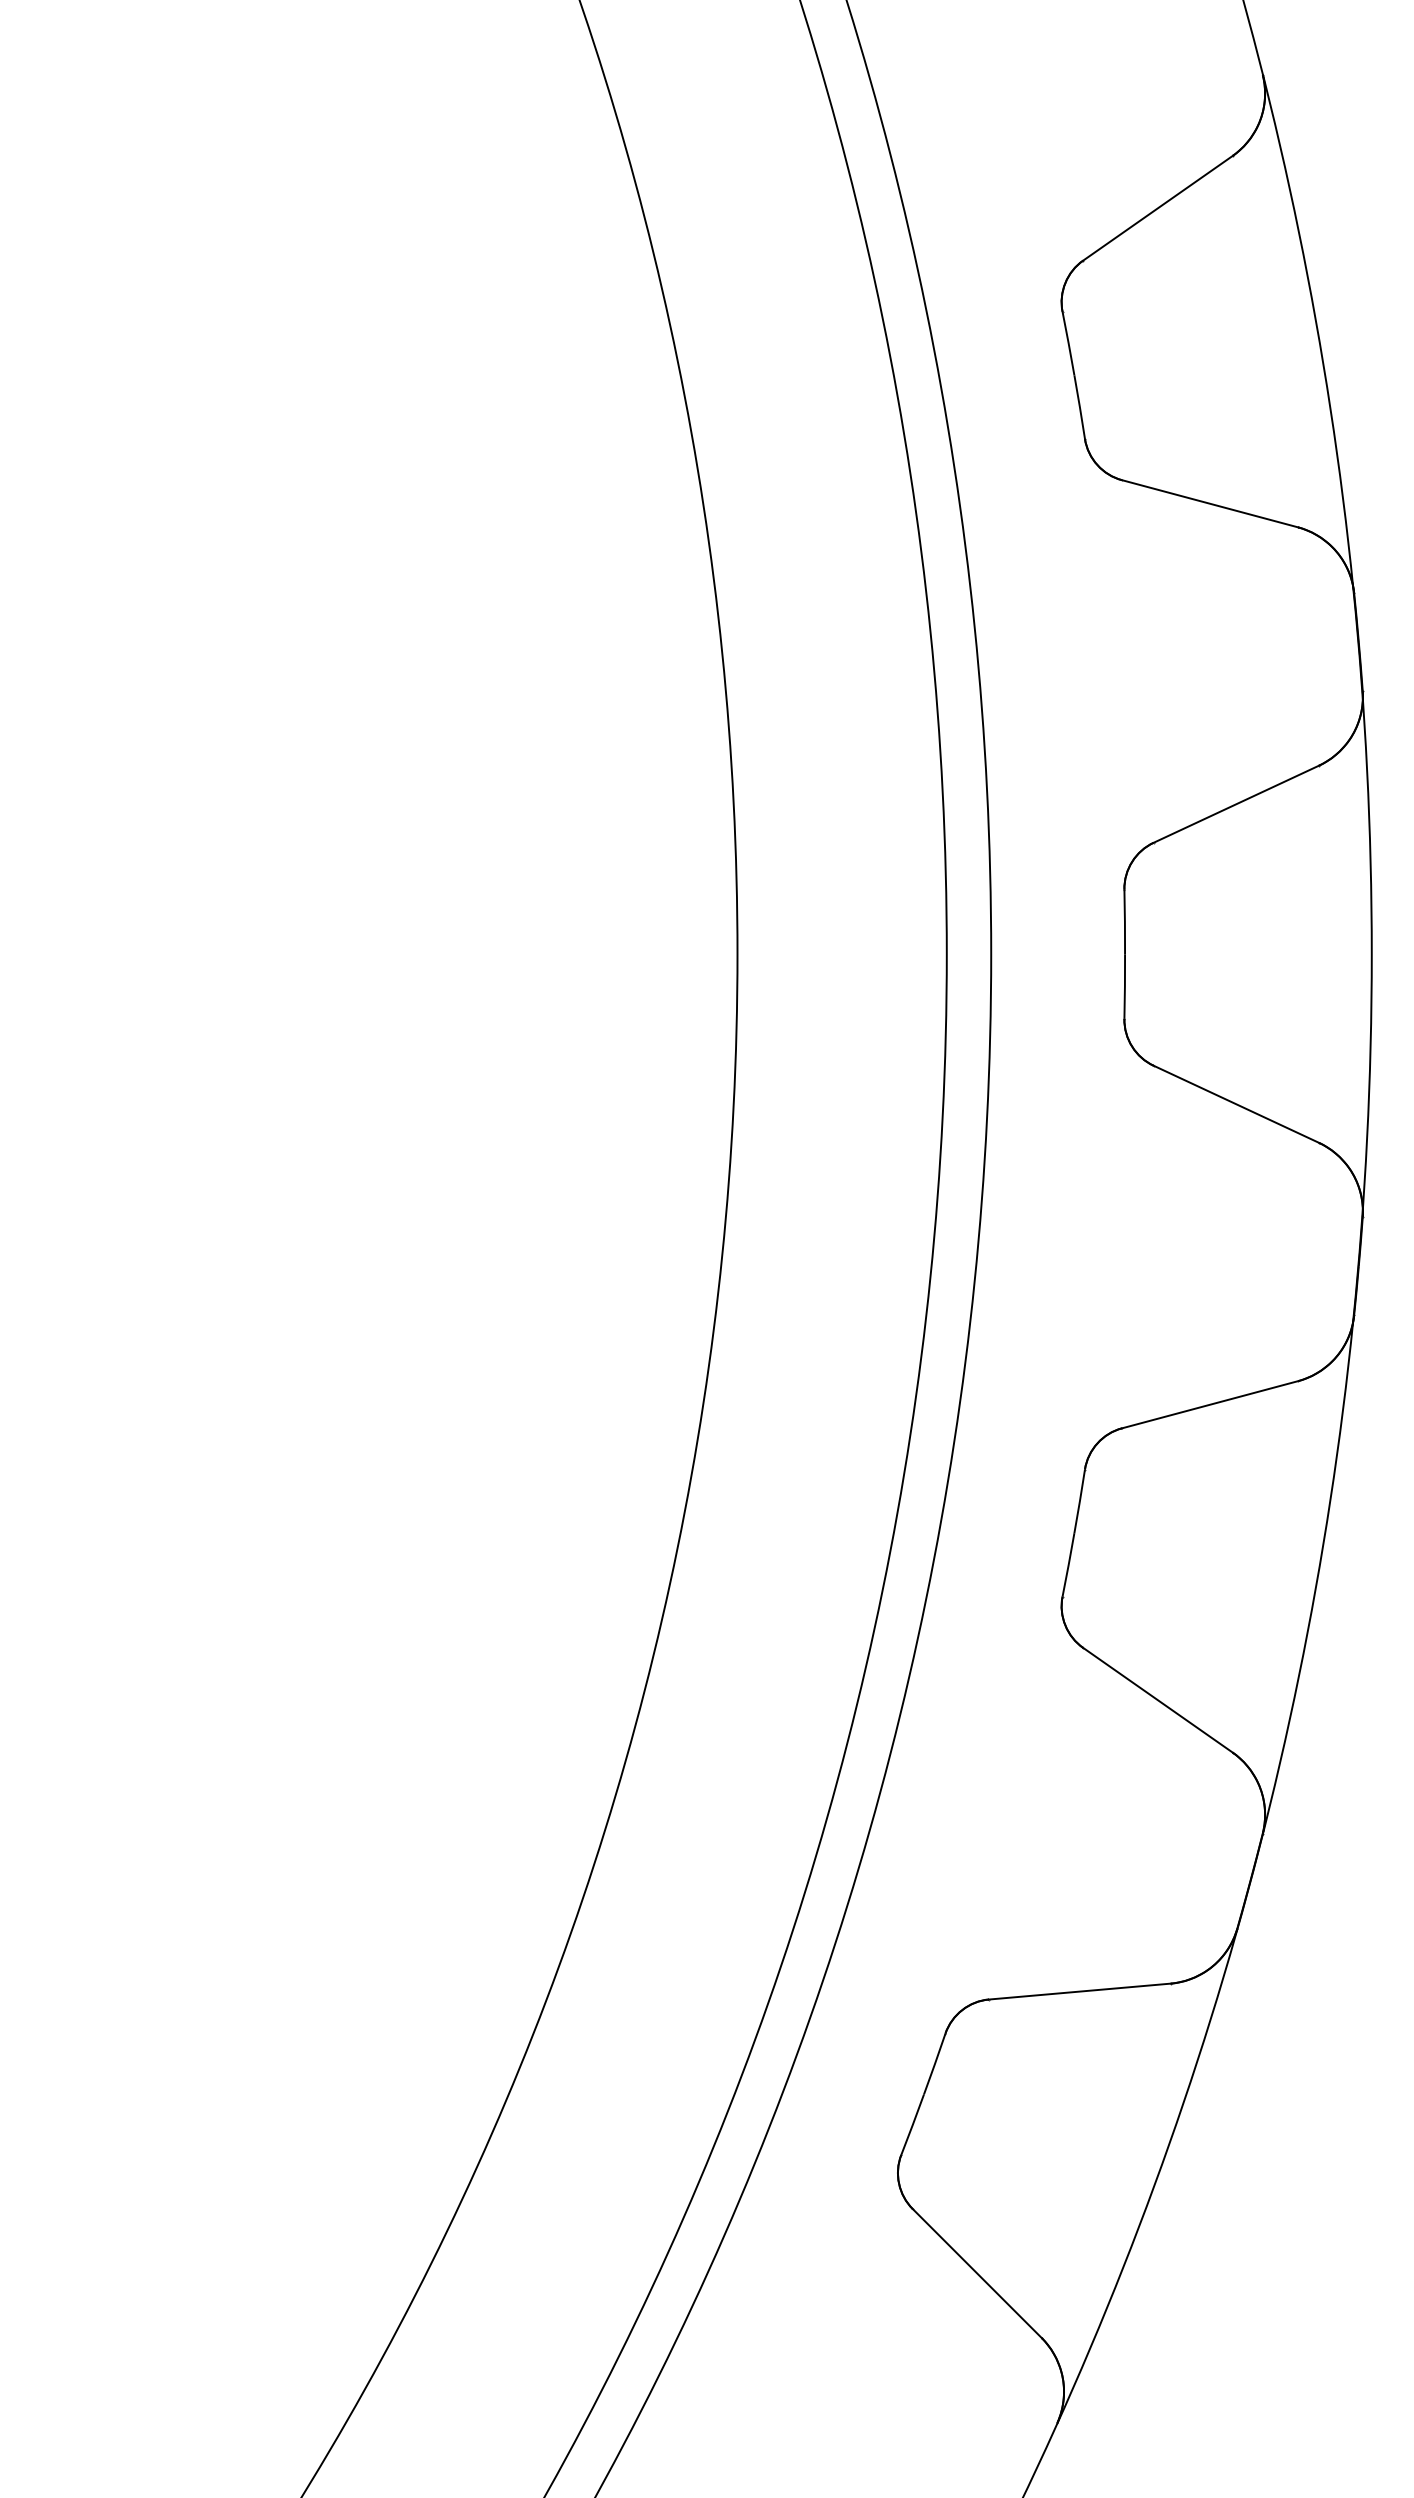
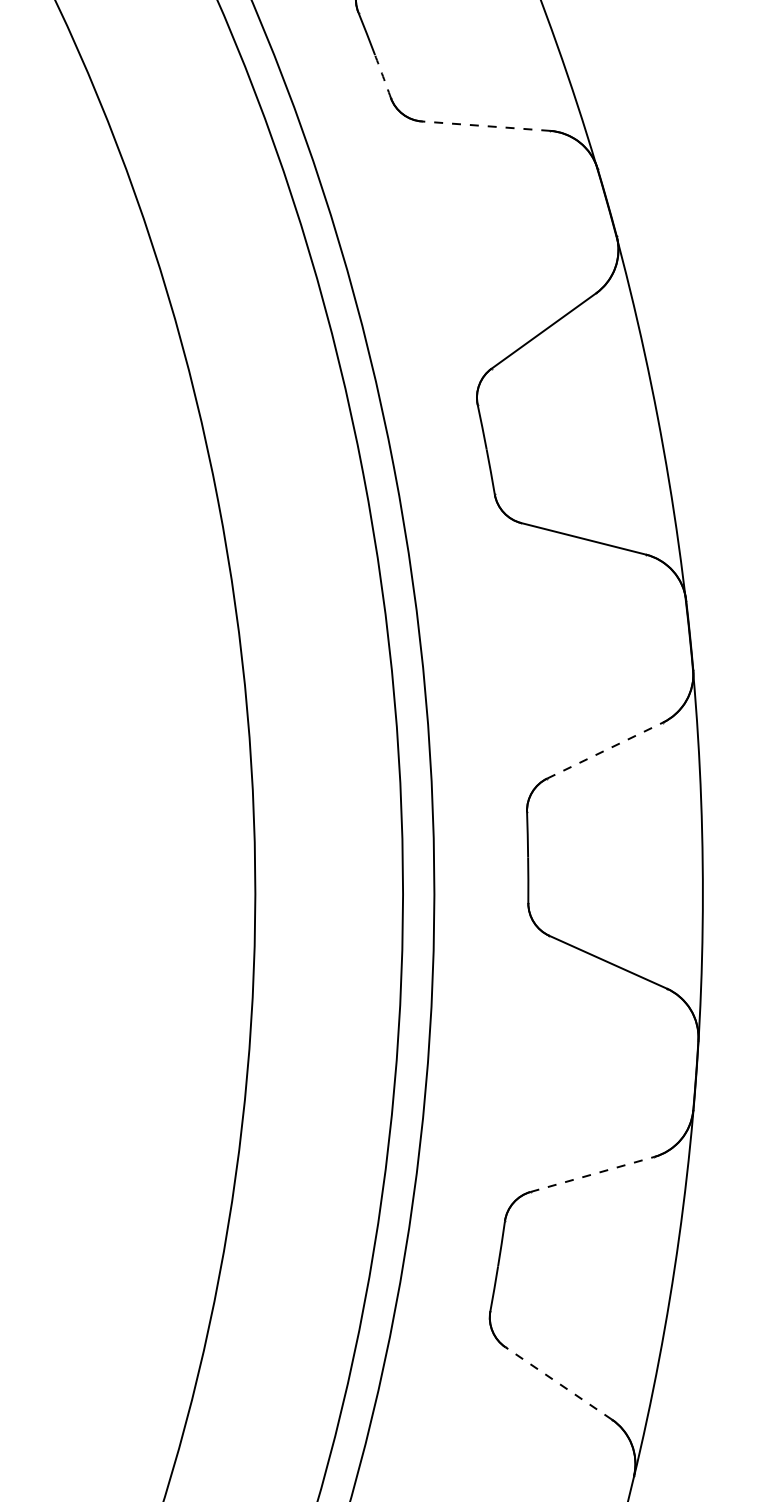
arc: (1079, 407) -> (382, 76), solid -> dashed
line: (1209, 503) -> (485, 126), solid -> dashed
line: (1210, 1404) -> (605, 750), solid -> dashed
line: (1080, 1991) -> (592, 1174), solid -> dashed
line: (976, 2273) -> (558, 1383), solid -> dashed

